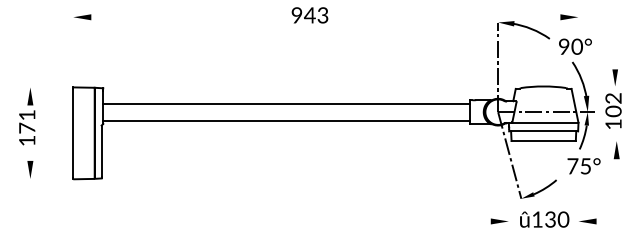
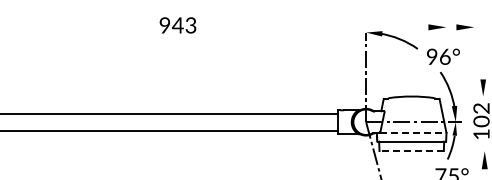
part: (596, 17) -> (464, 27), added
text: (576, 46) -> (444, 56), 90° -> 96°
line: (545, 122) -> (413, 132), solid -> dashed
line: (543, 141) -> (411, 151), solid -> dashed

